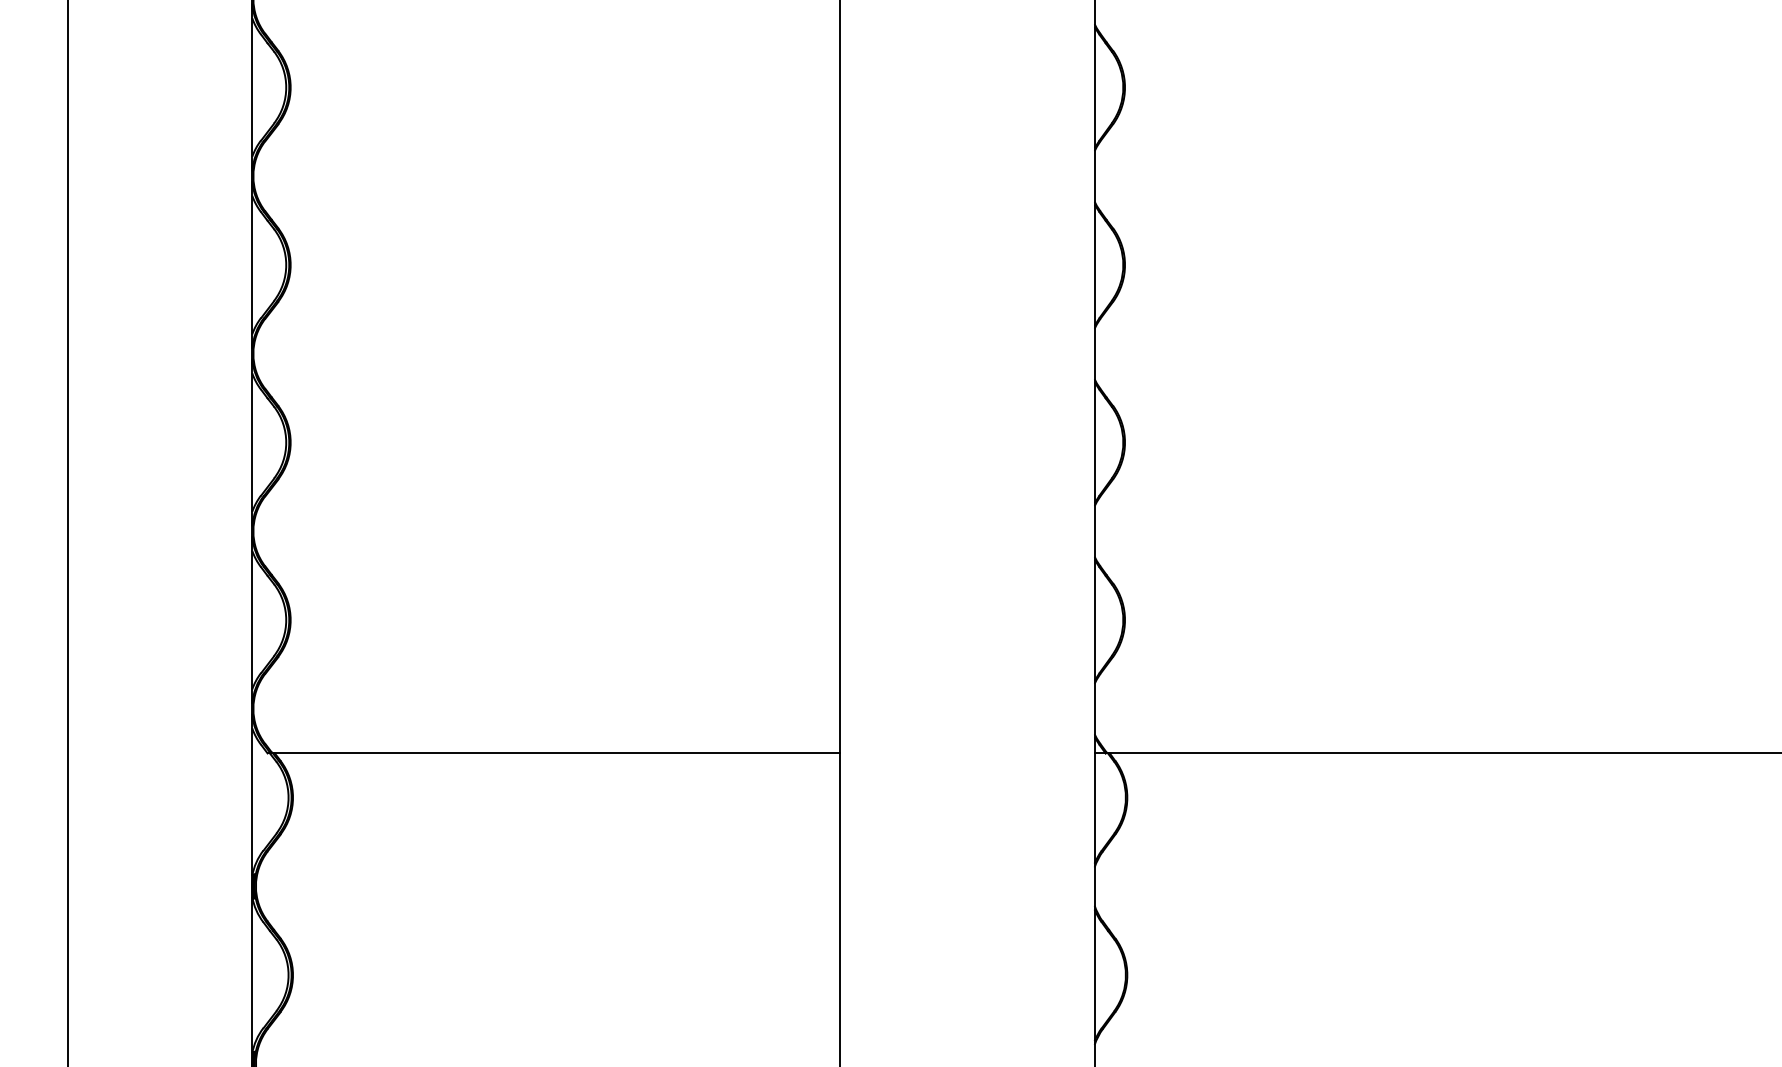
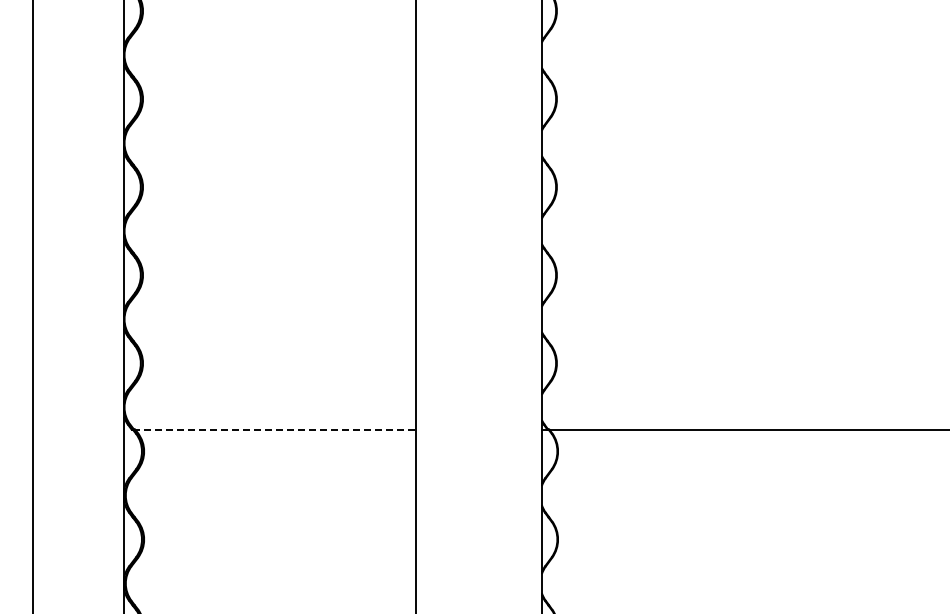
line: (557, 753) -> (275, 429), solid -> dashed

